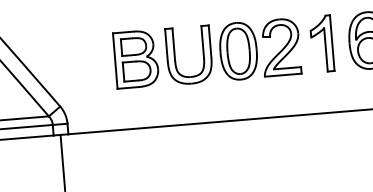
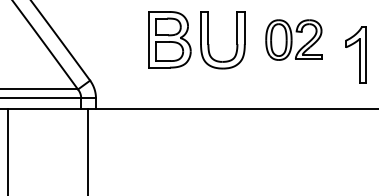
part: (321, 43) -> (355, 54), moved
part: (259, 48) -> (293, 39), size x0.7

